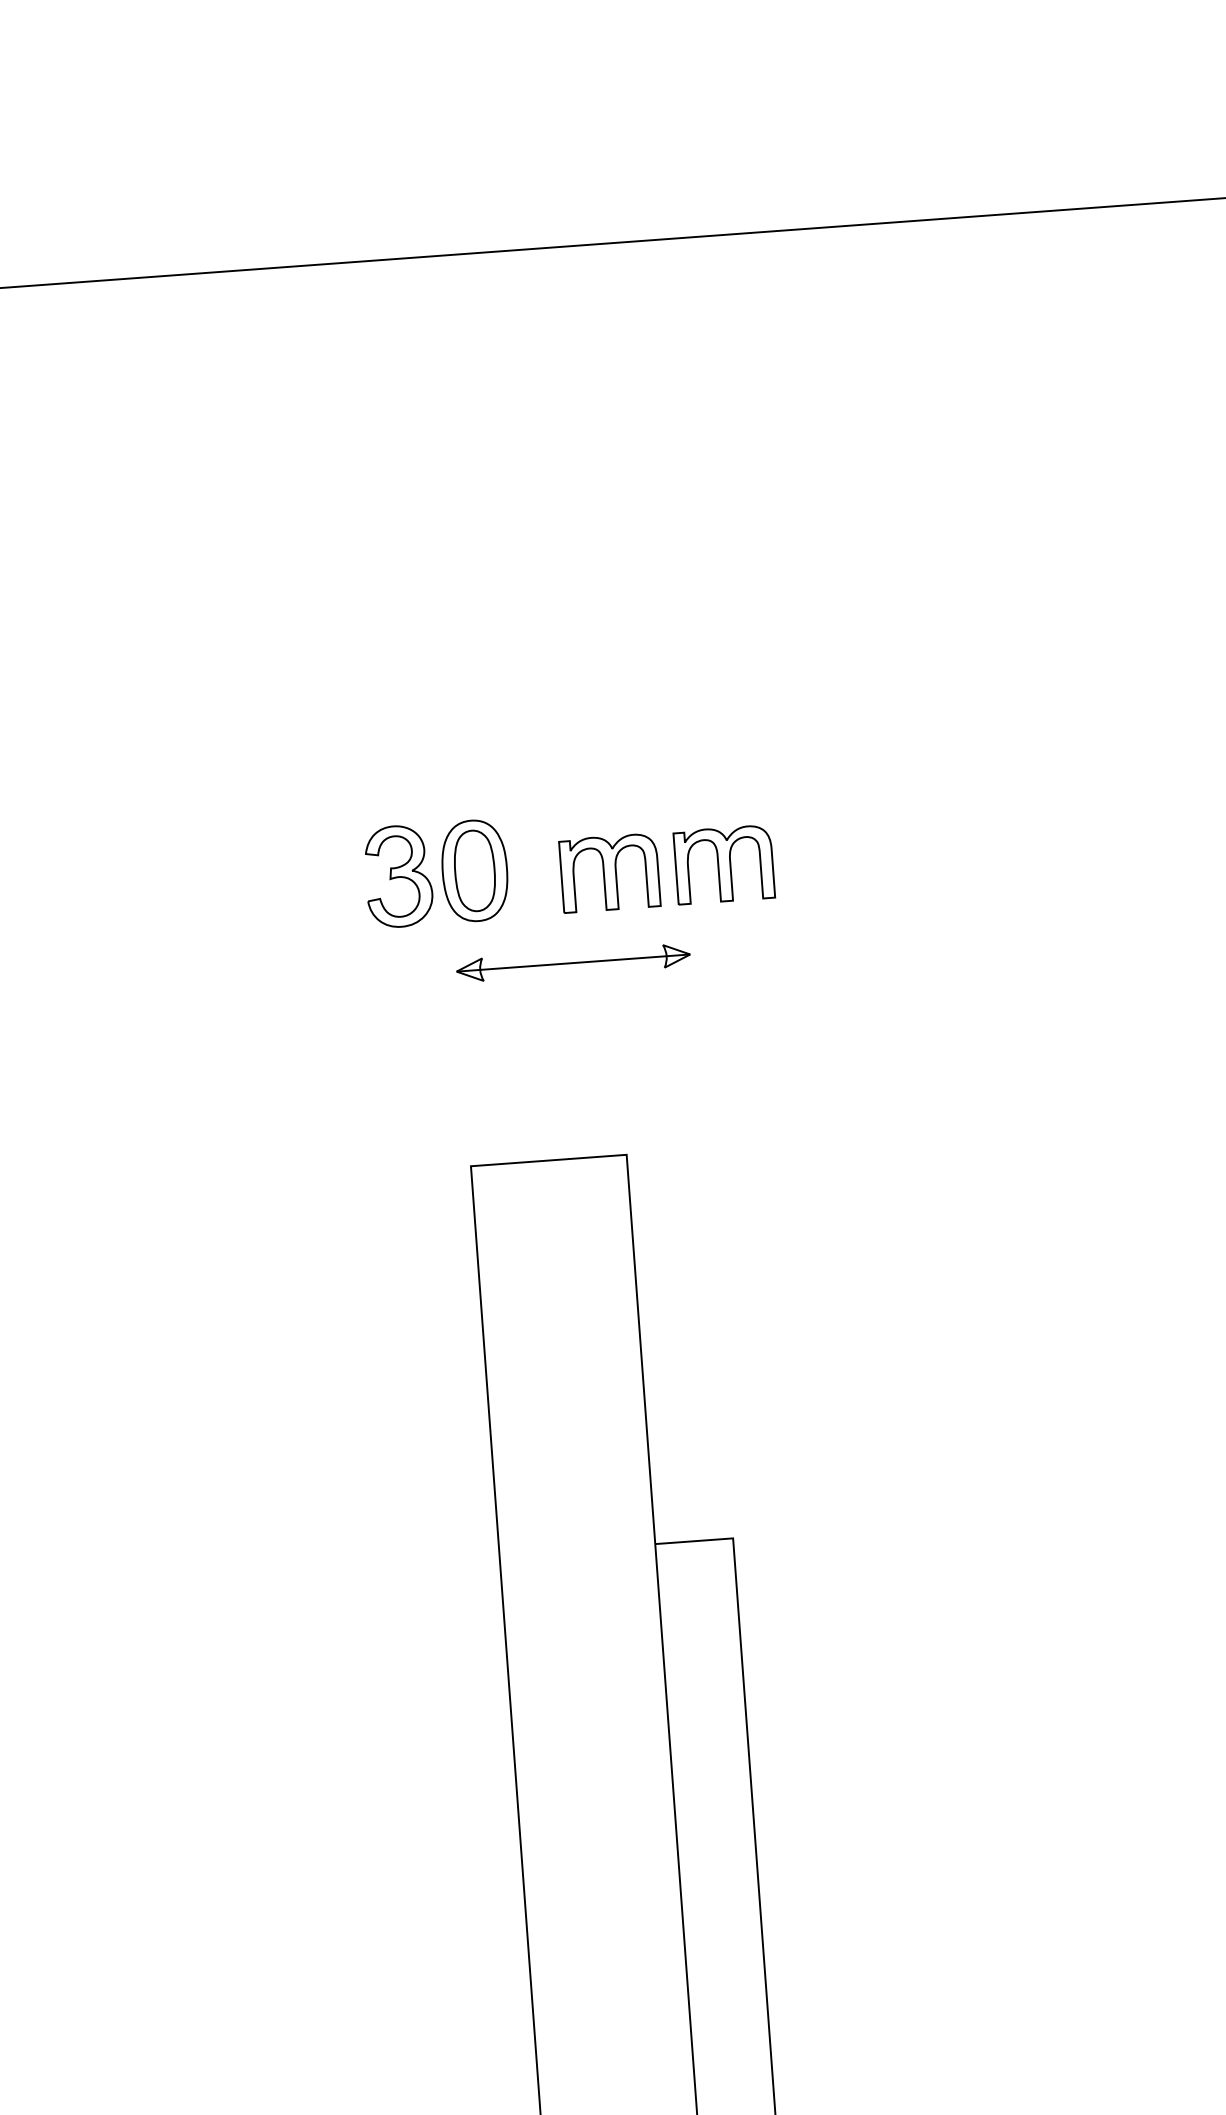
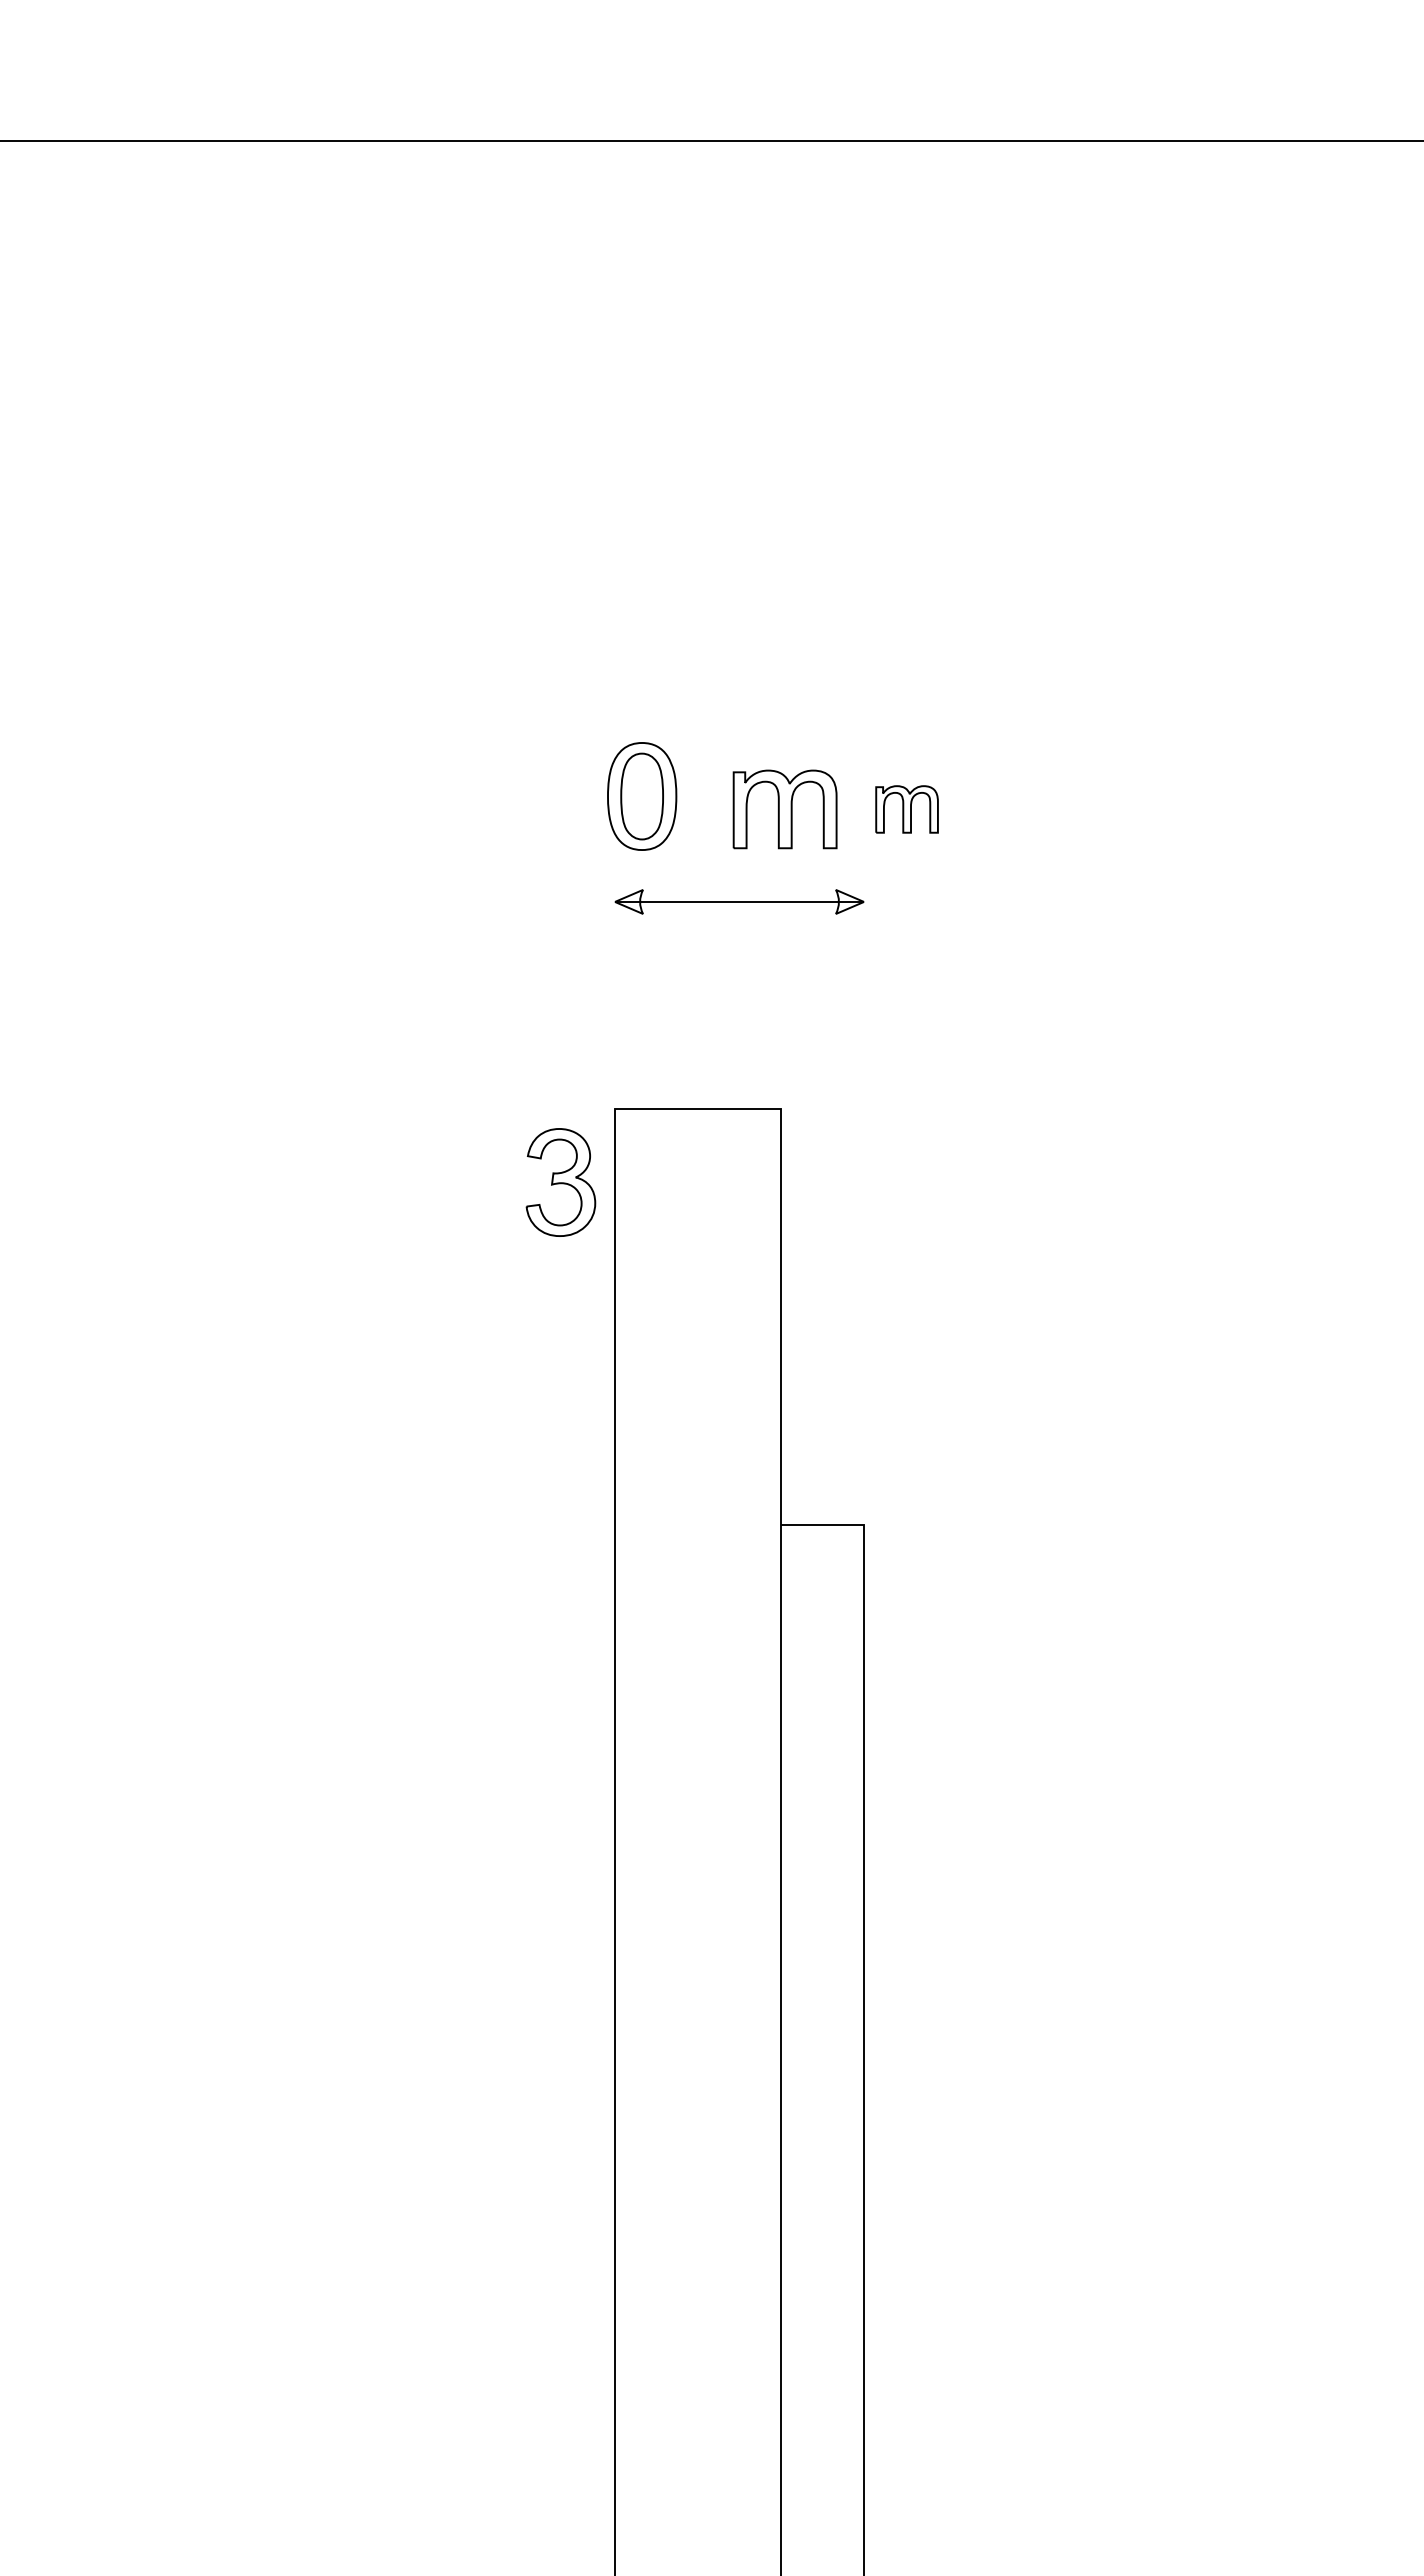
part: (723, 864) -> (906, 809), size x0.6
part: (398, 876) -> (560, 1182), moved

